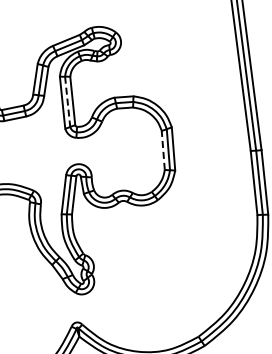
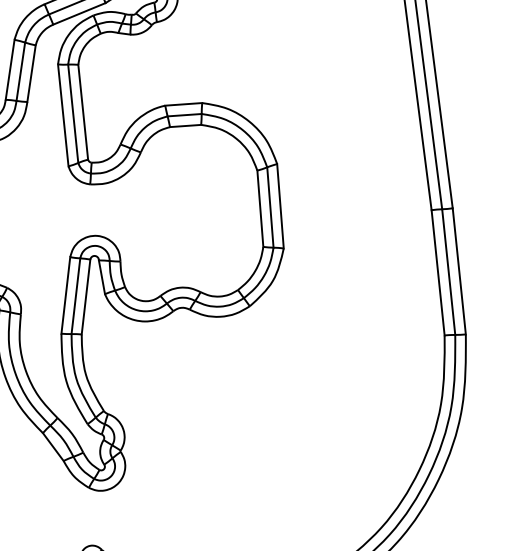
line: (67, 102) -> (72, 115), dashed -> solid
line: (163, 150) -> (260, 209), dashed -> solid

